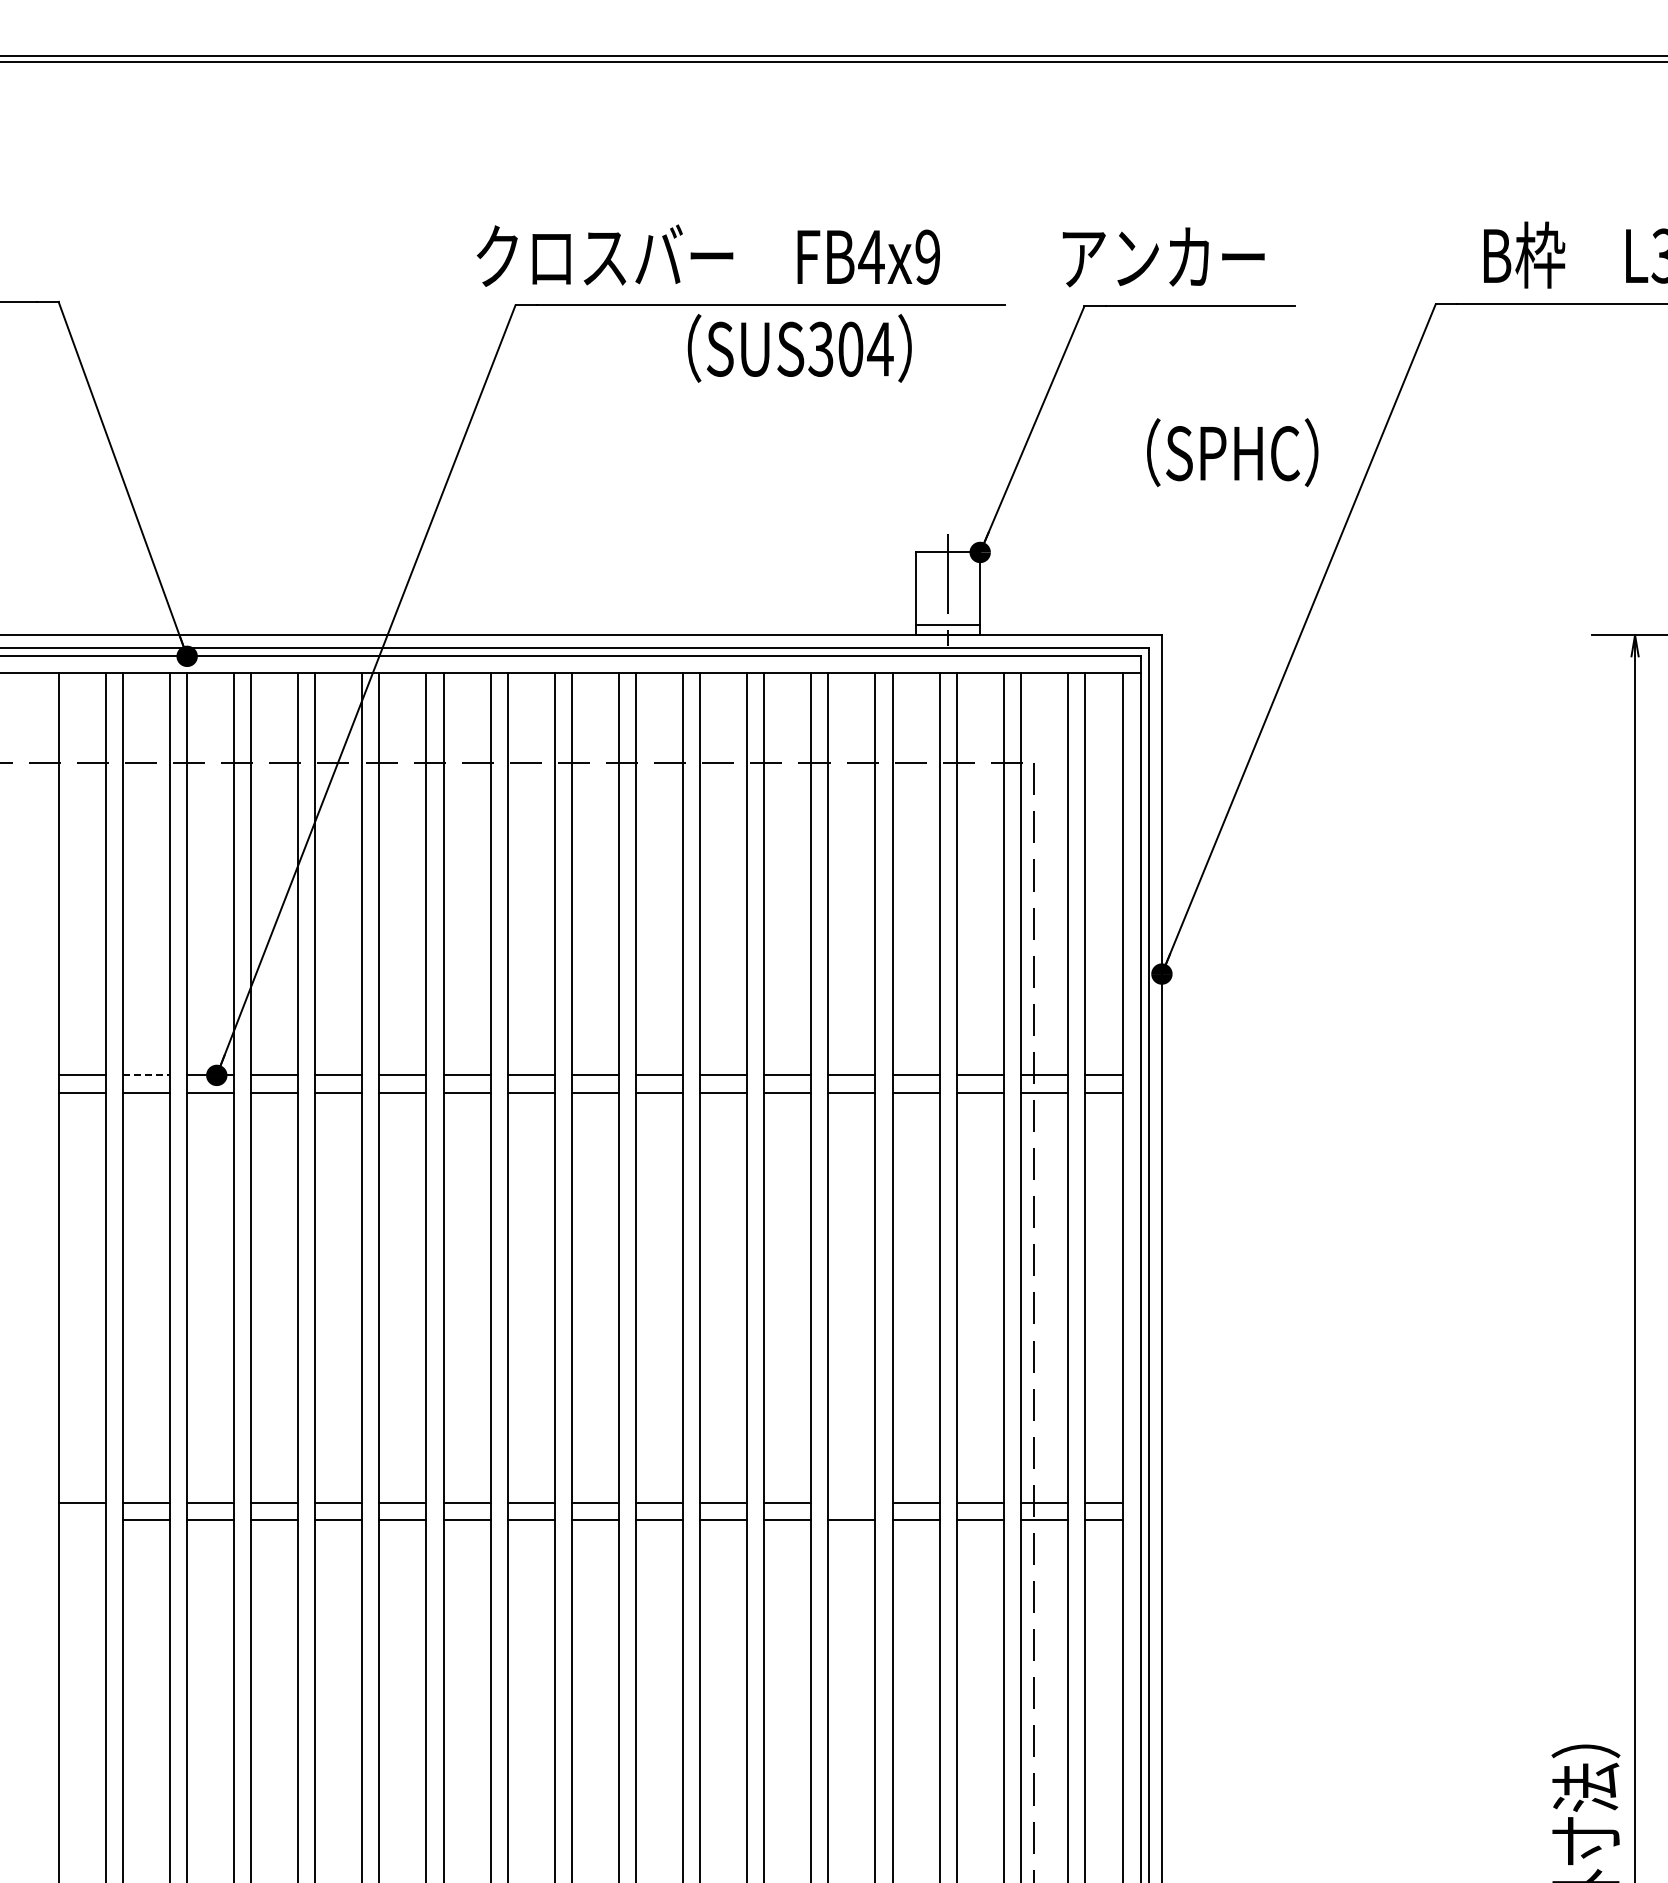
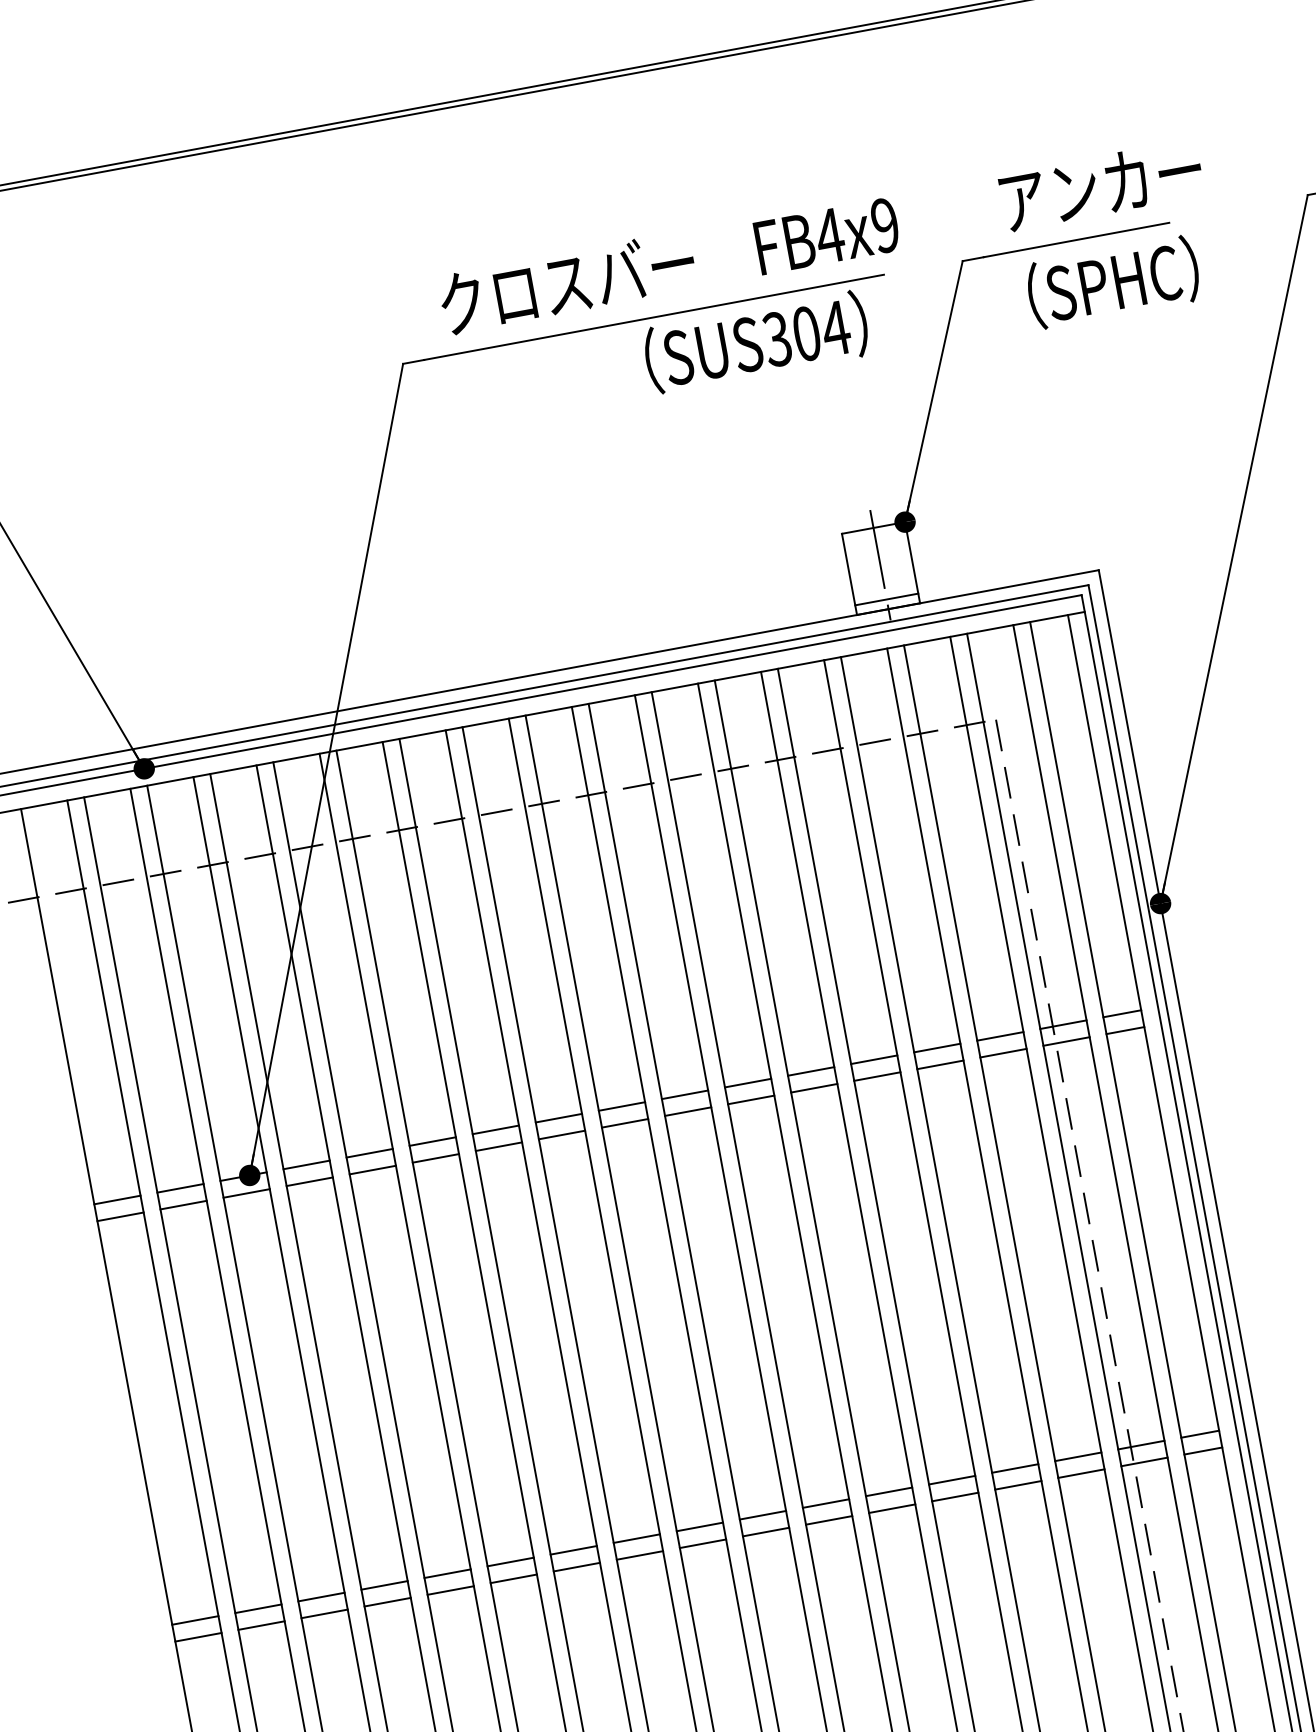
text: (707, 255) -> (668, 264), moved
text: (1163, 257) -> (1101, 185), moved
text: (799, 348) -> (756, 342), moved
text: (1232, 452) -> (1113, 282), moved
line: (146, 1075) -> (180, 1188), dashed -> solid
line: (851, 1503) -> (951, 1480), added
line: (81, 1520) -> (197, 1637), added

